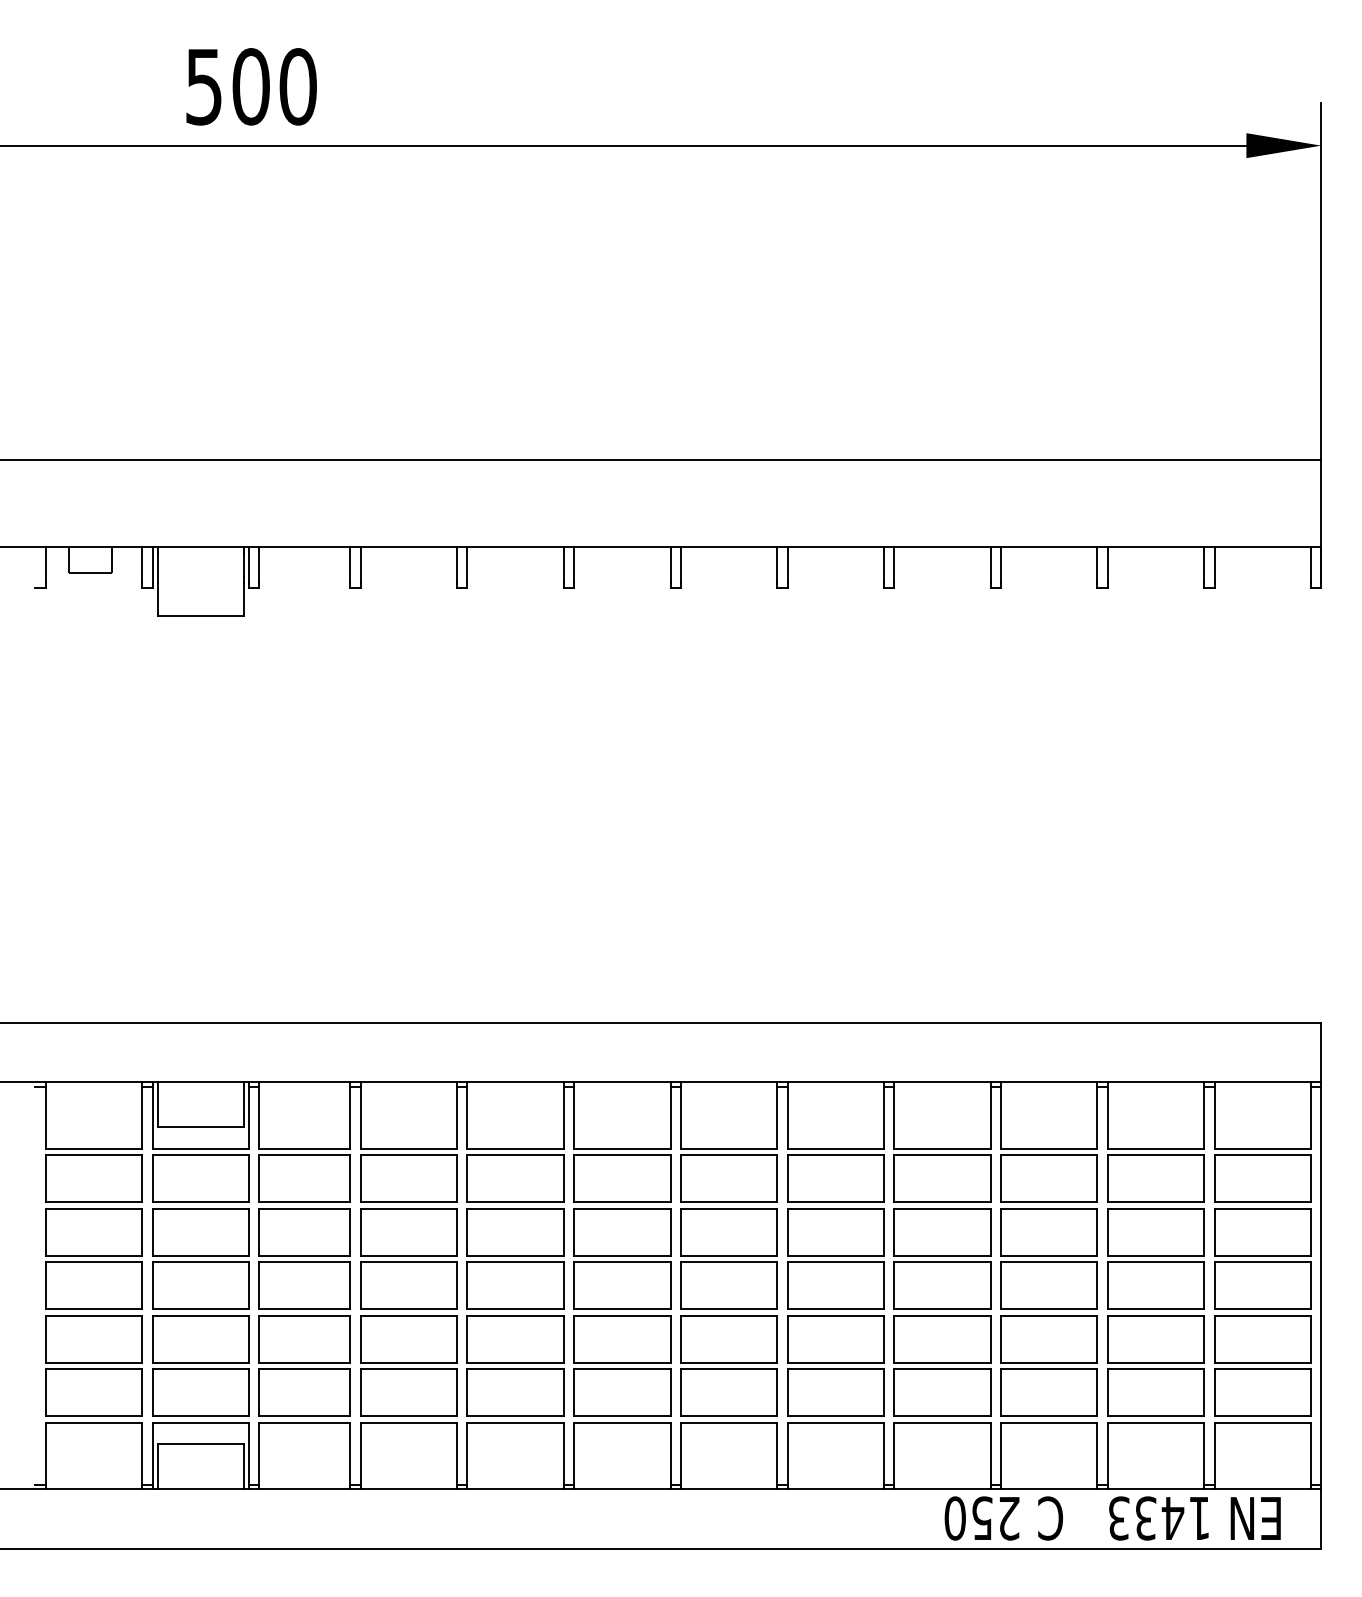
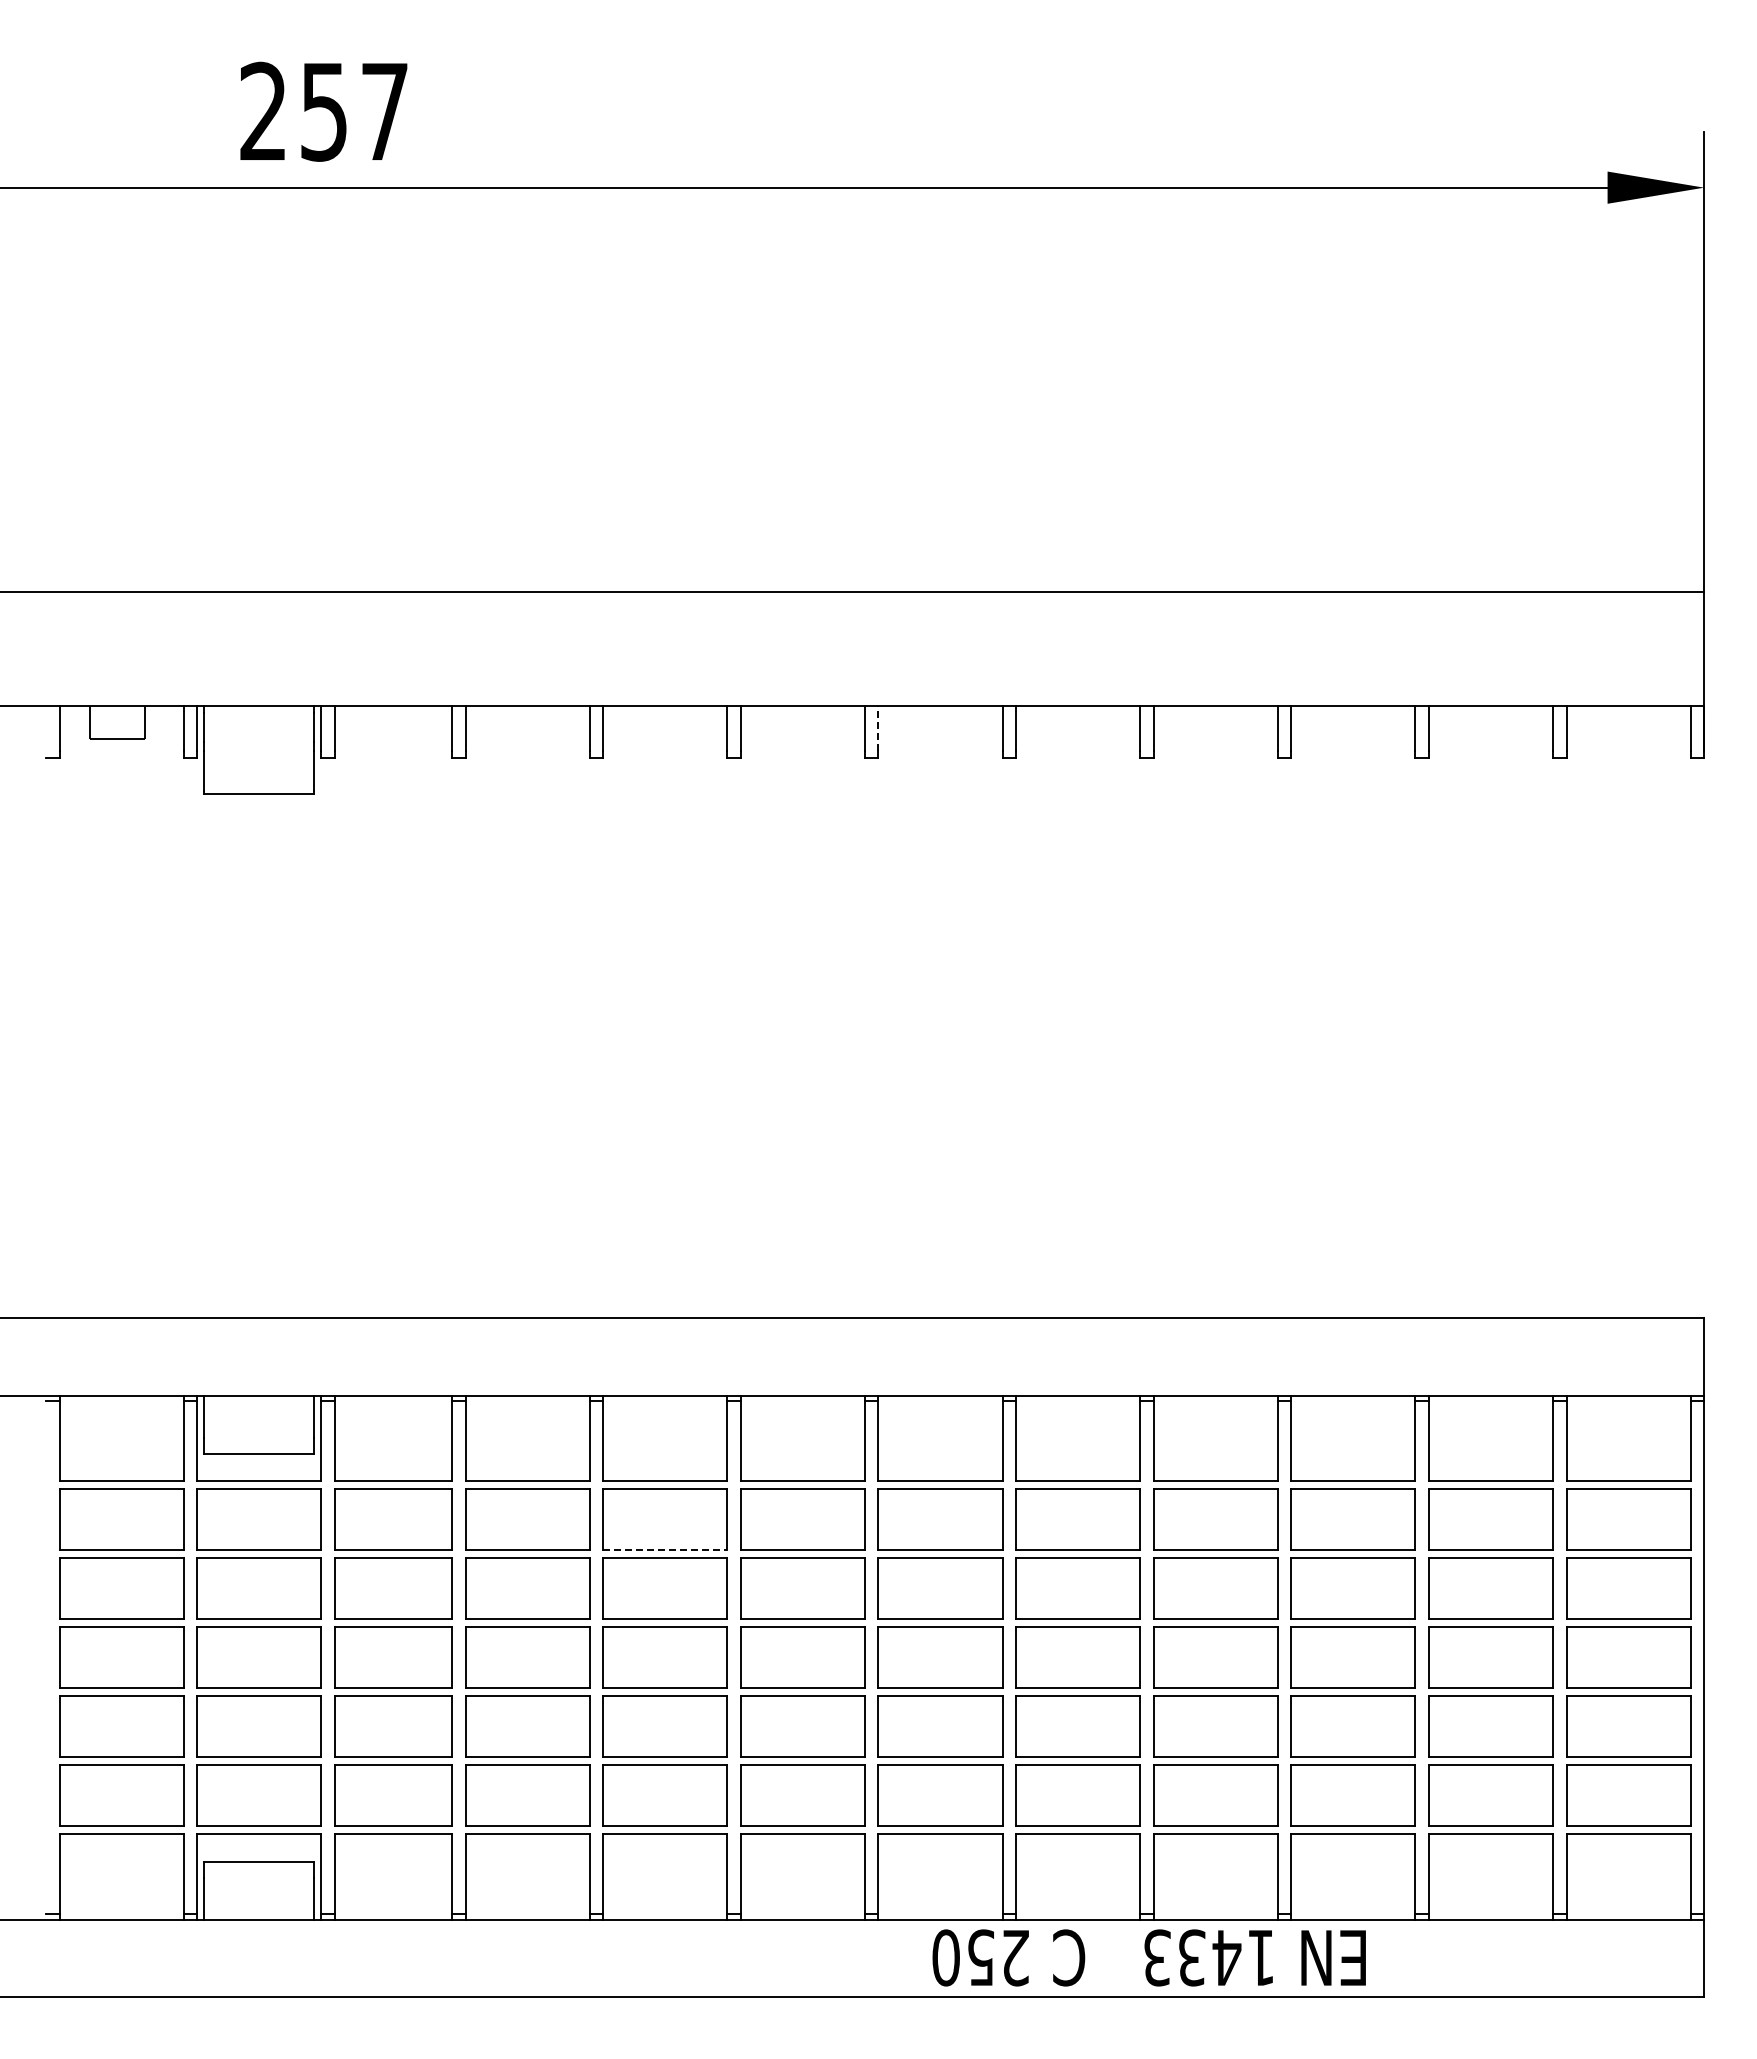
text: (251, 86) -> (324, 111), 500 -> 257
line: (681, 565) -> (878, 728), solid -> dashed
line: (515, 1202) -> (665, 1550), solid -> dashed
text: (1112, 1518) -> (1148, 1957), moved

